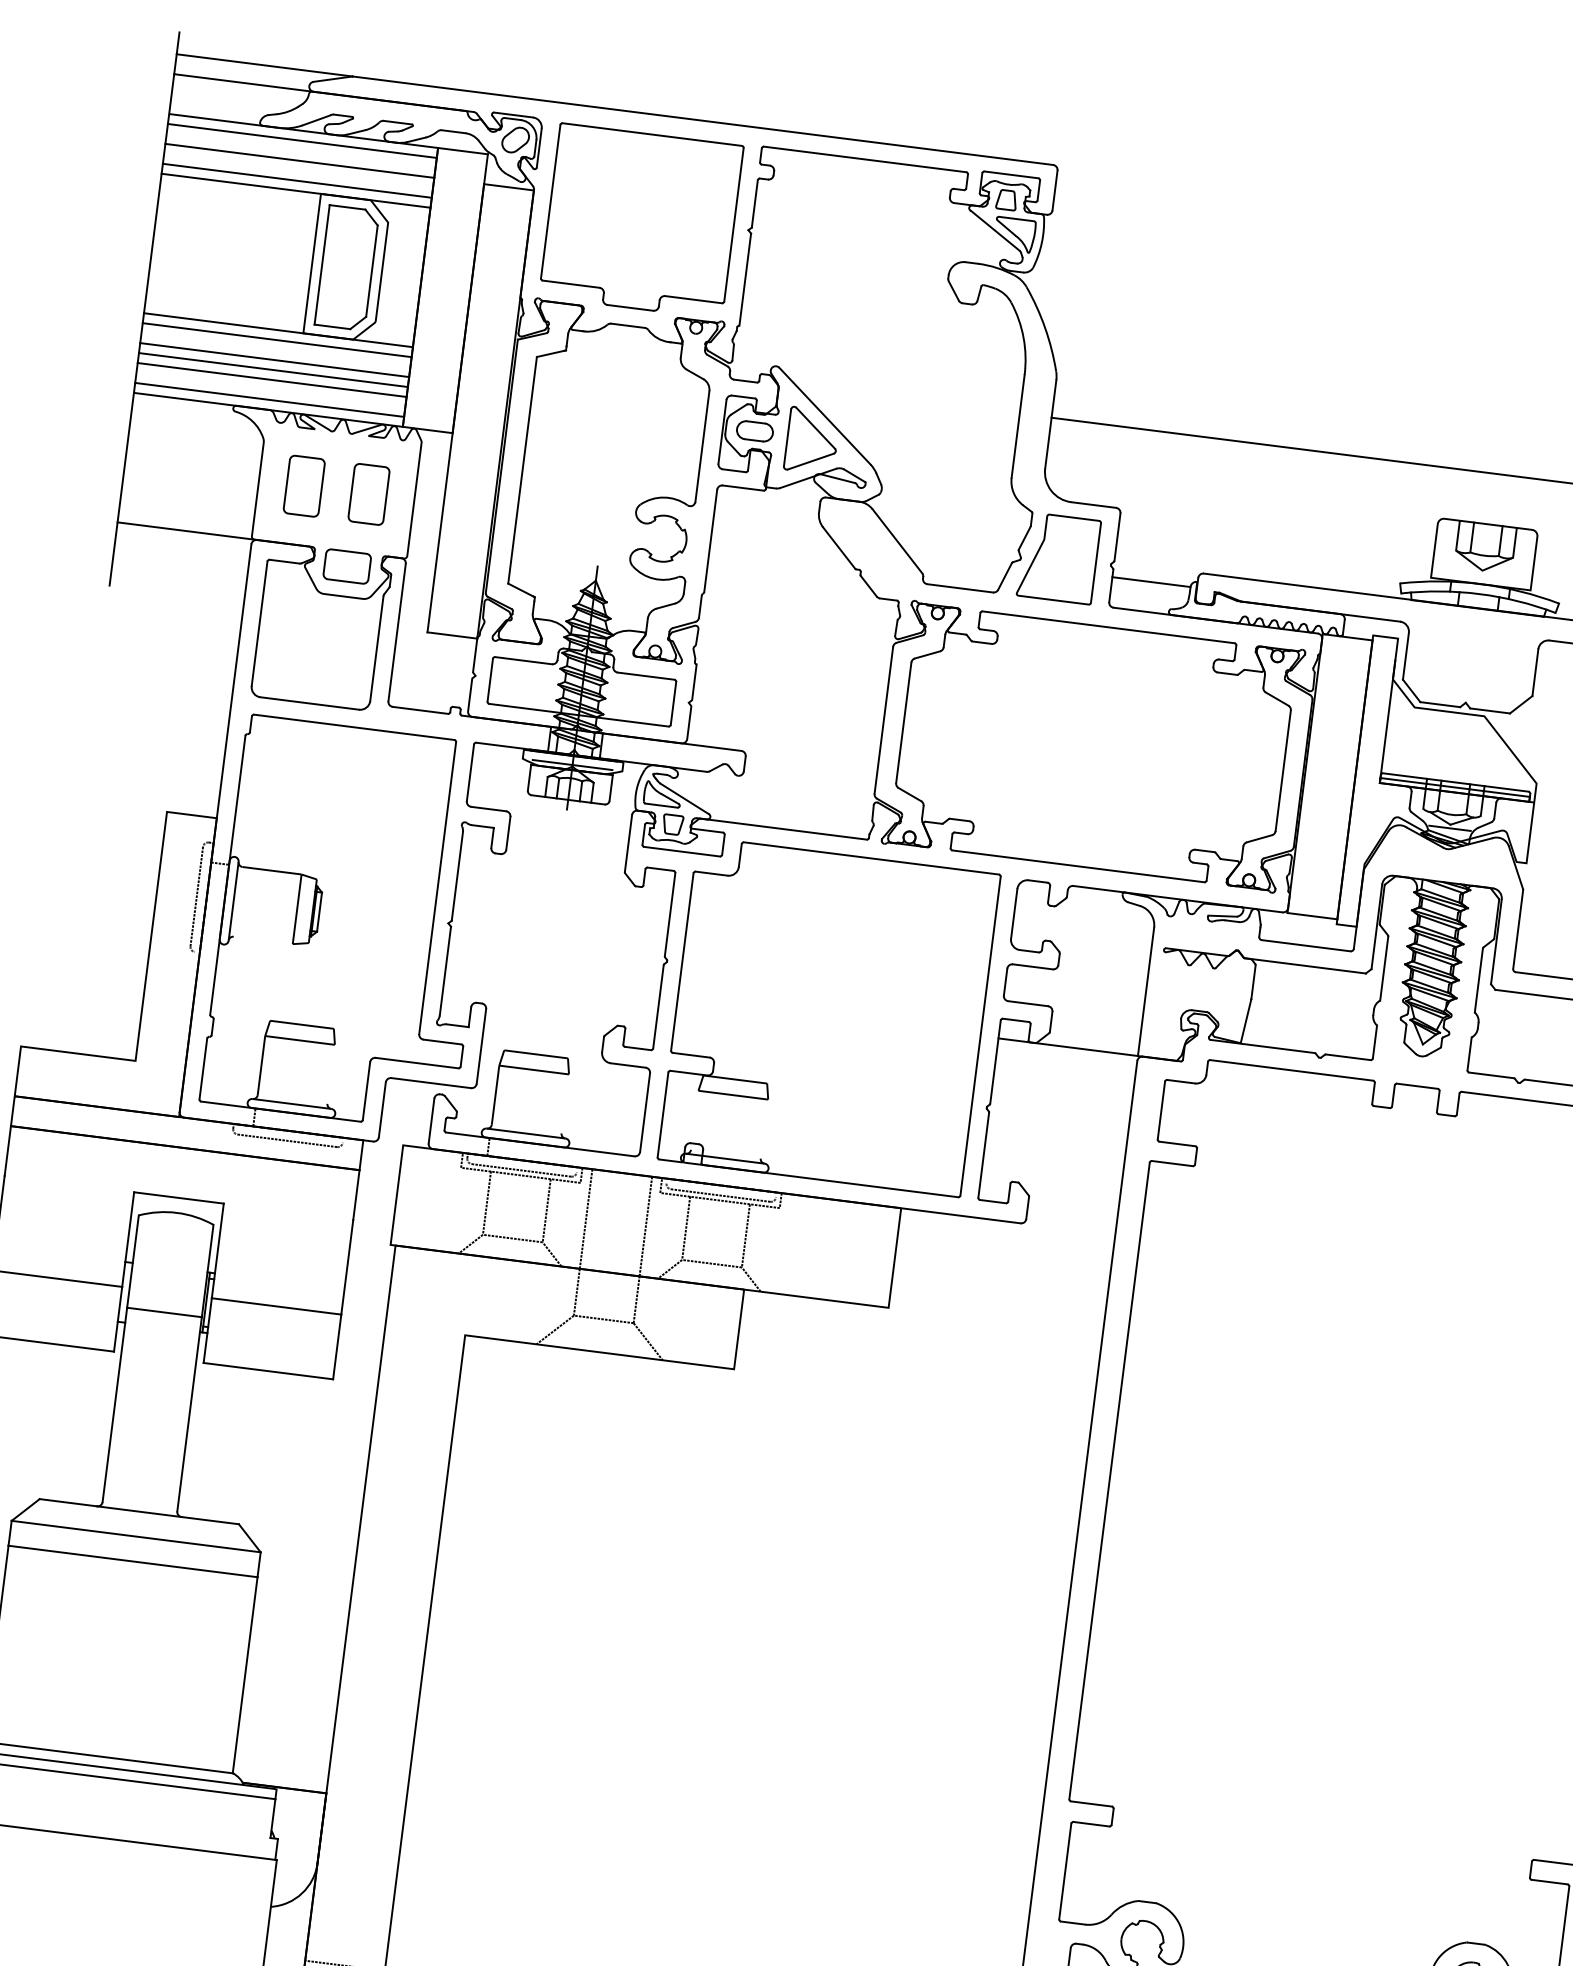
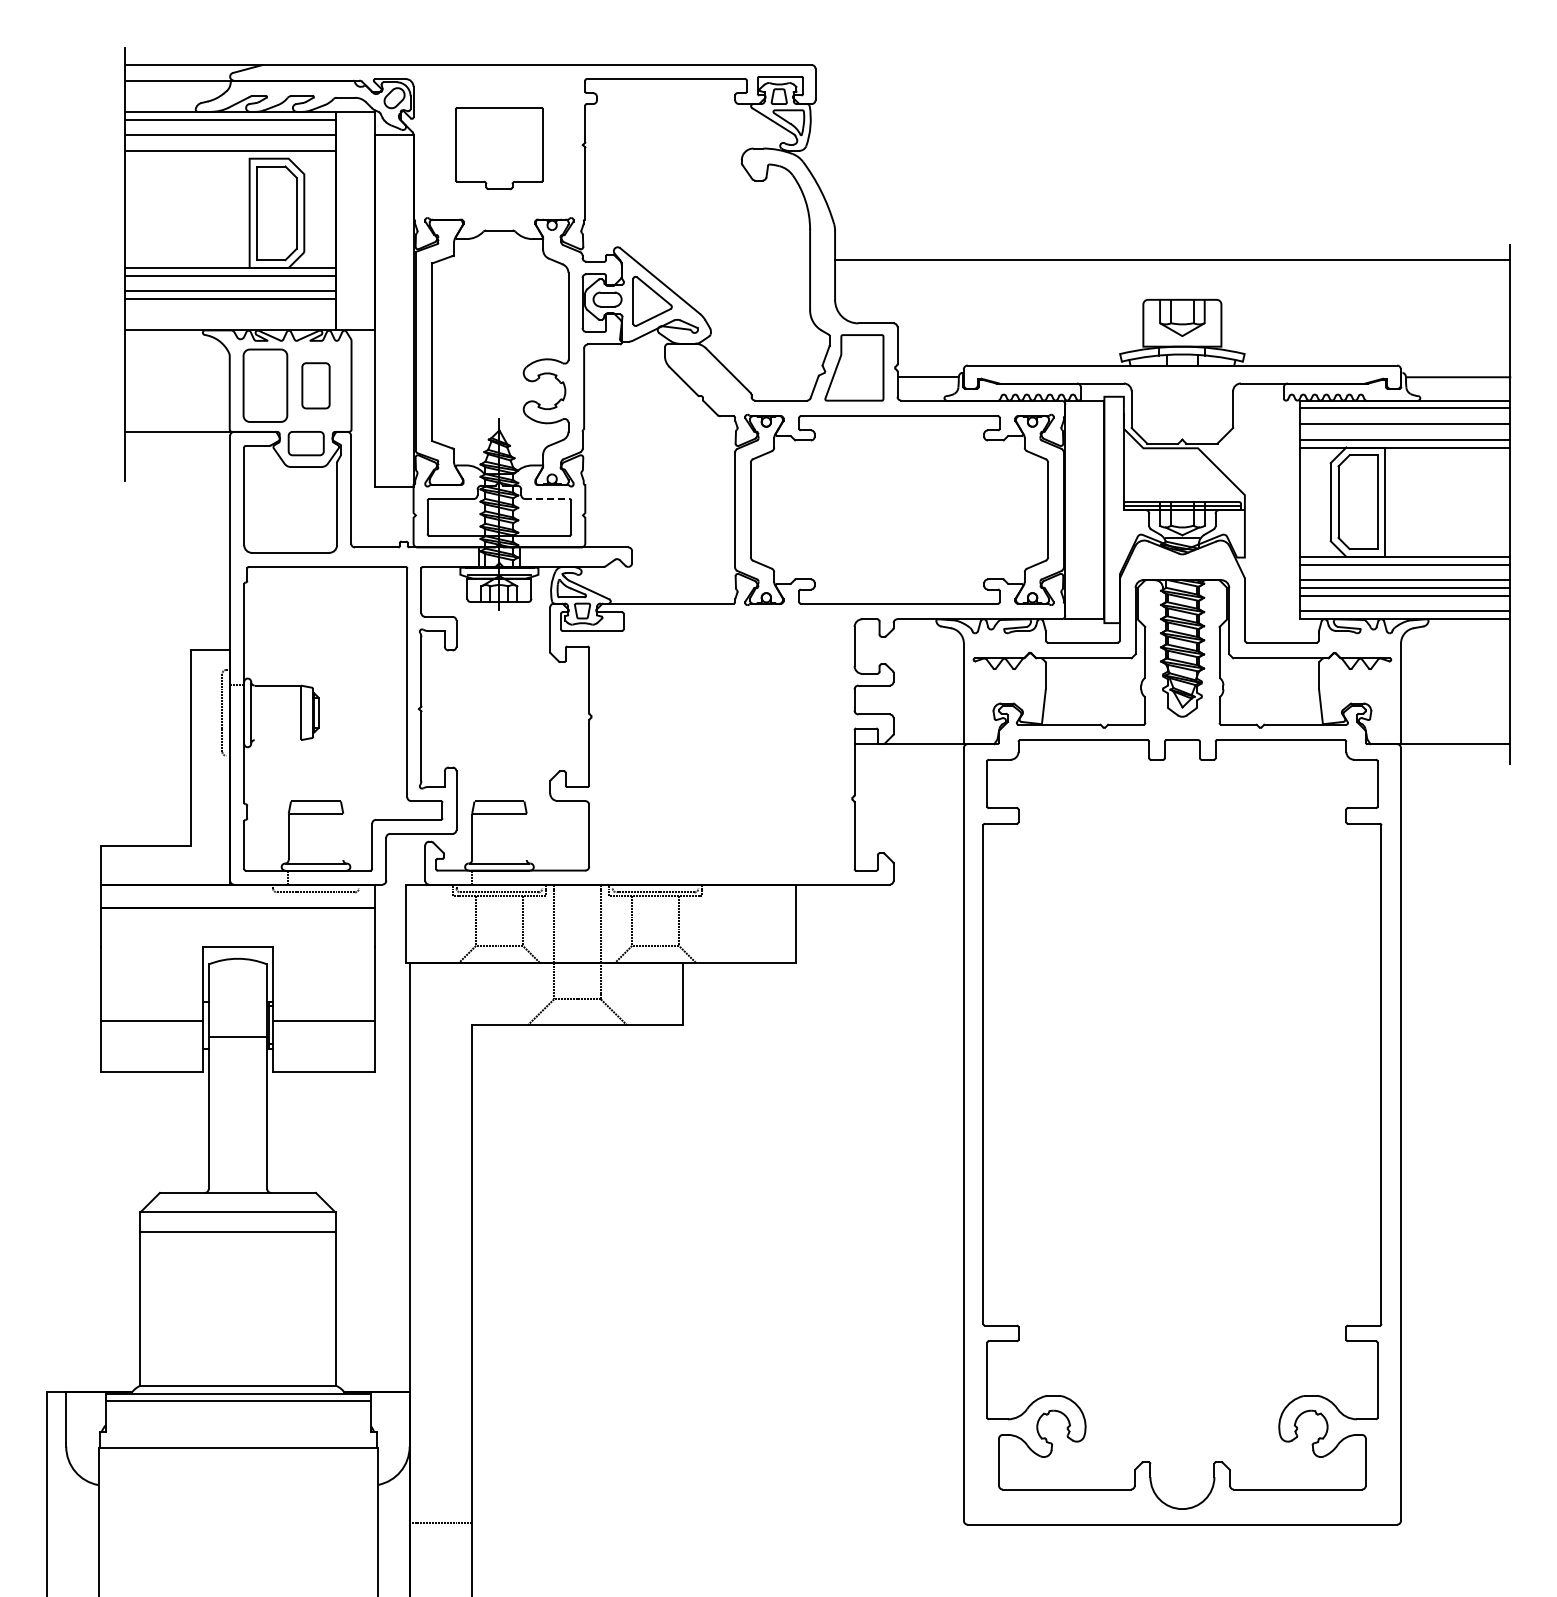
line: (295, 190) -> (229, 158), removed
part: (641, 221) -> (499, 148), size x0.6
line: (271, 380) -> (229, 307), removed
line: (268, 399) -> (229, 322), removed
part: (303, 485) -> (264, 385), size x1.6
line: (646, 676) -> (547, 499), solid -> dashed
part: (828, 1016) -> (721, 743), removed

